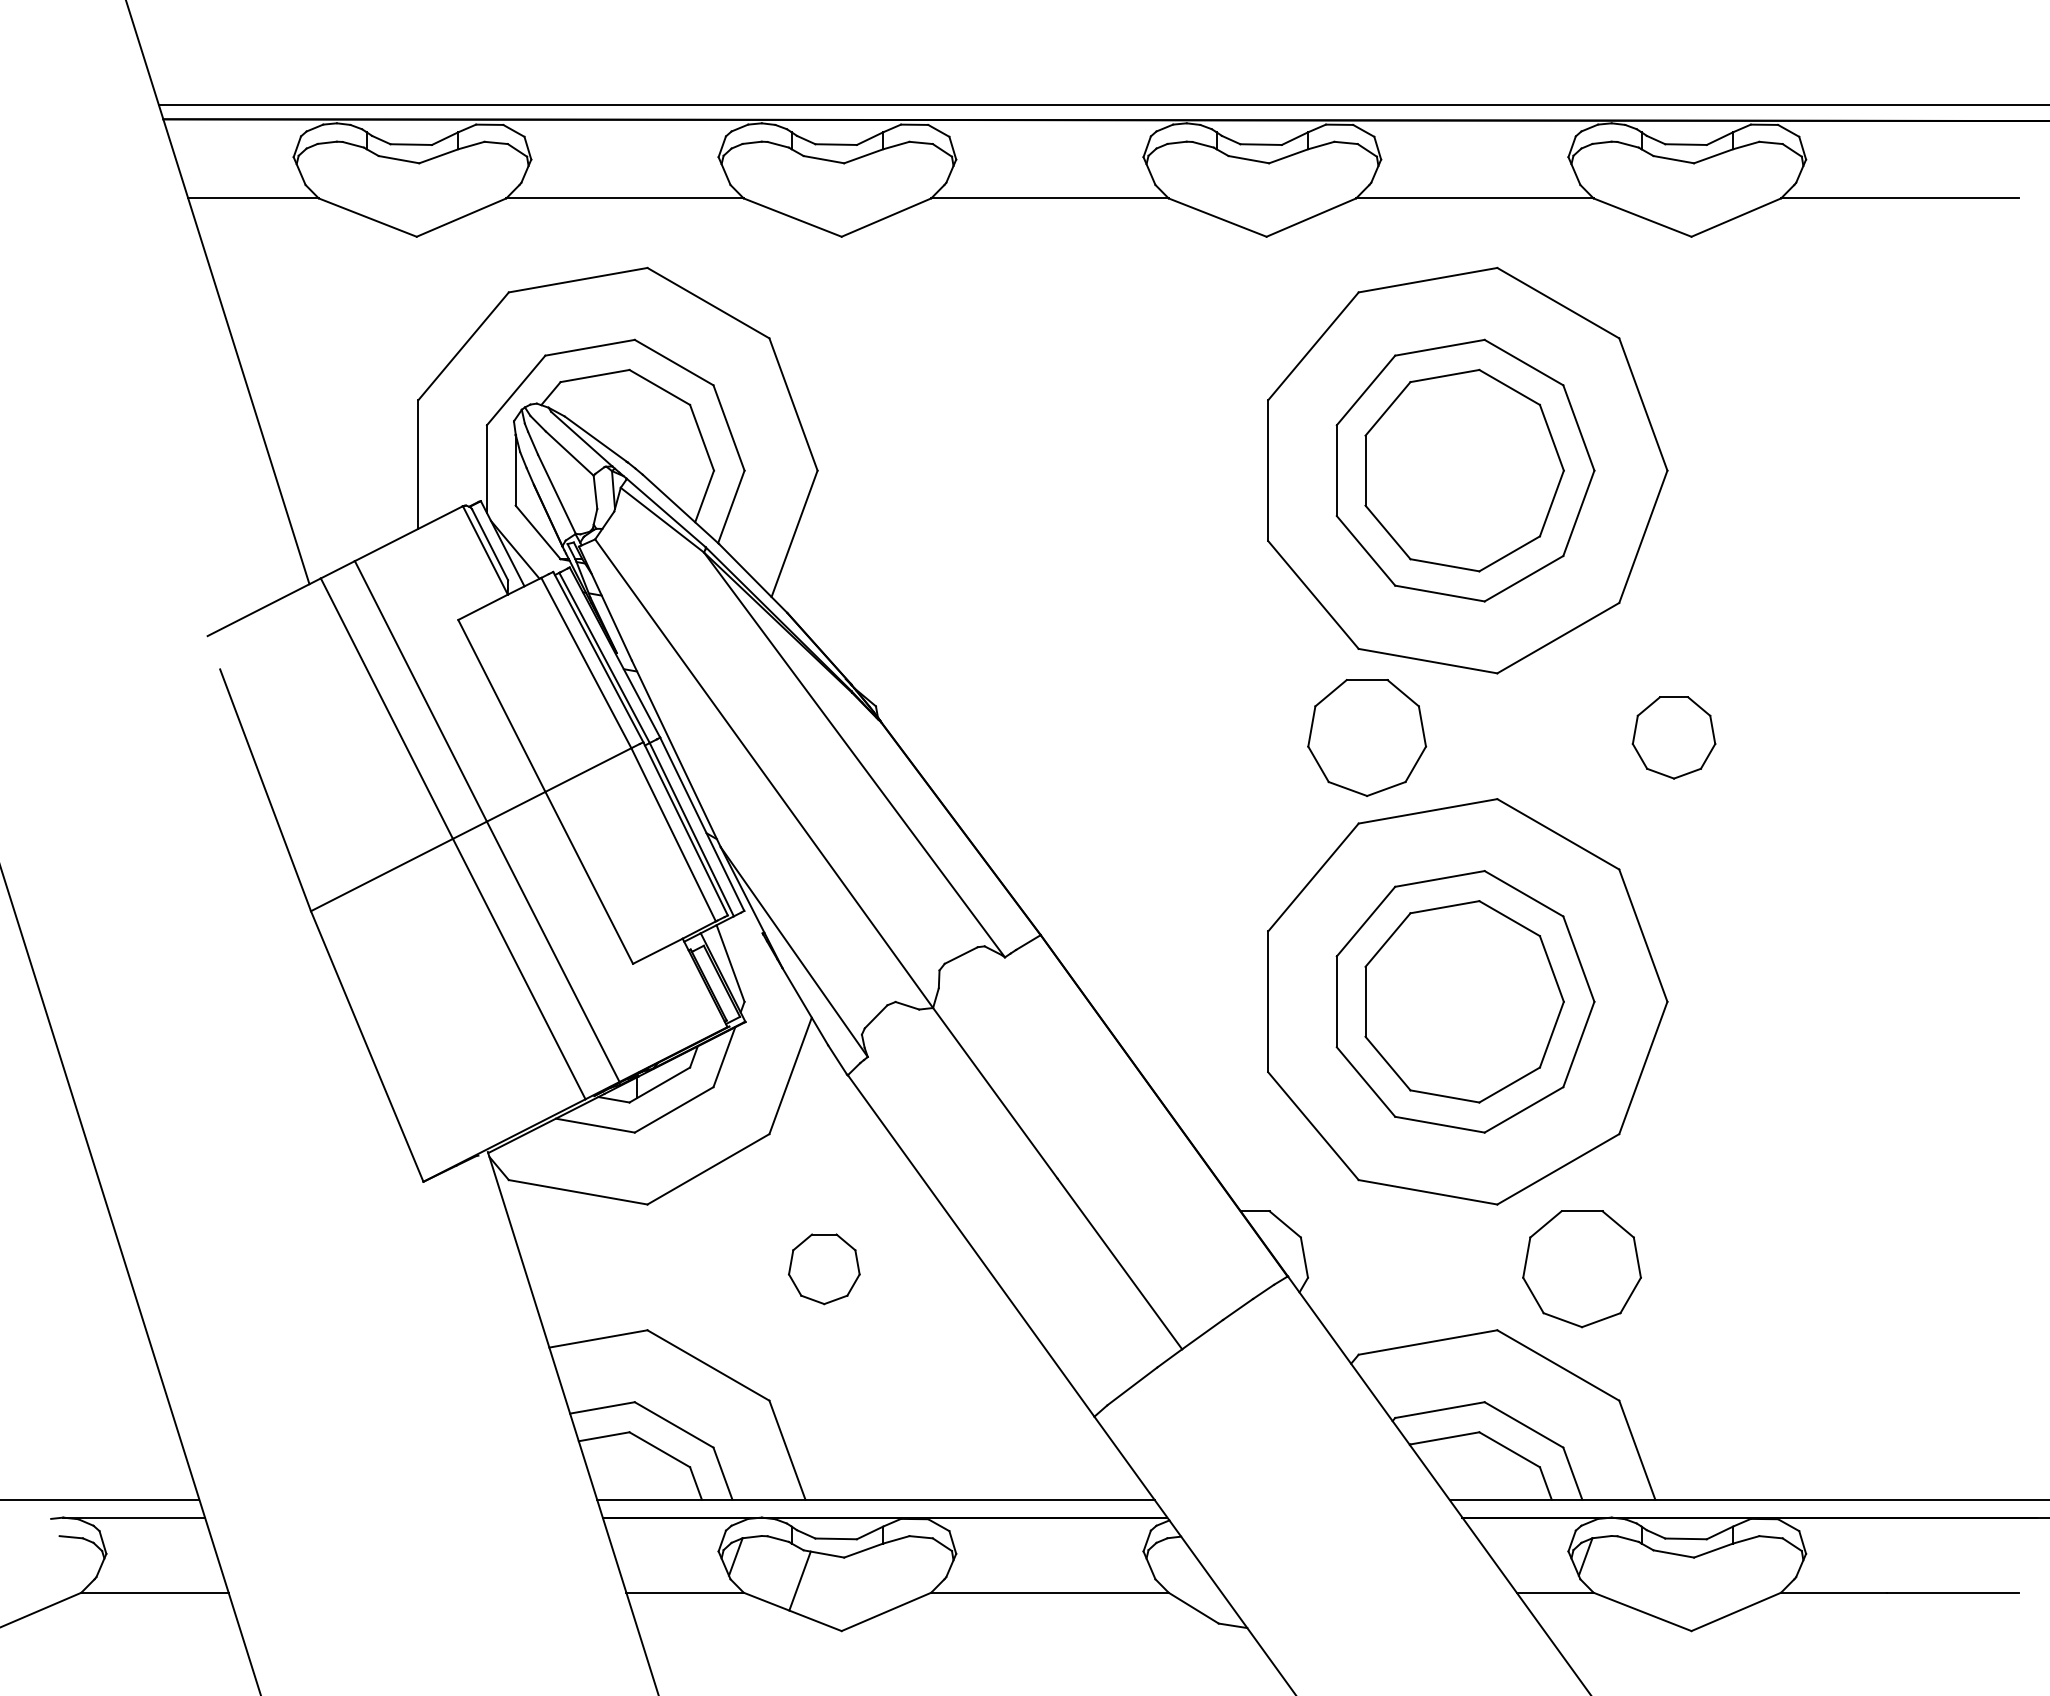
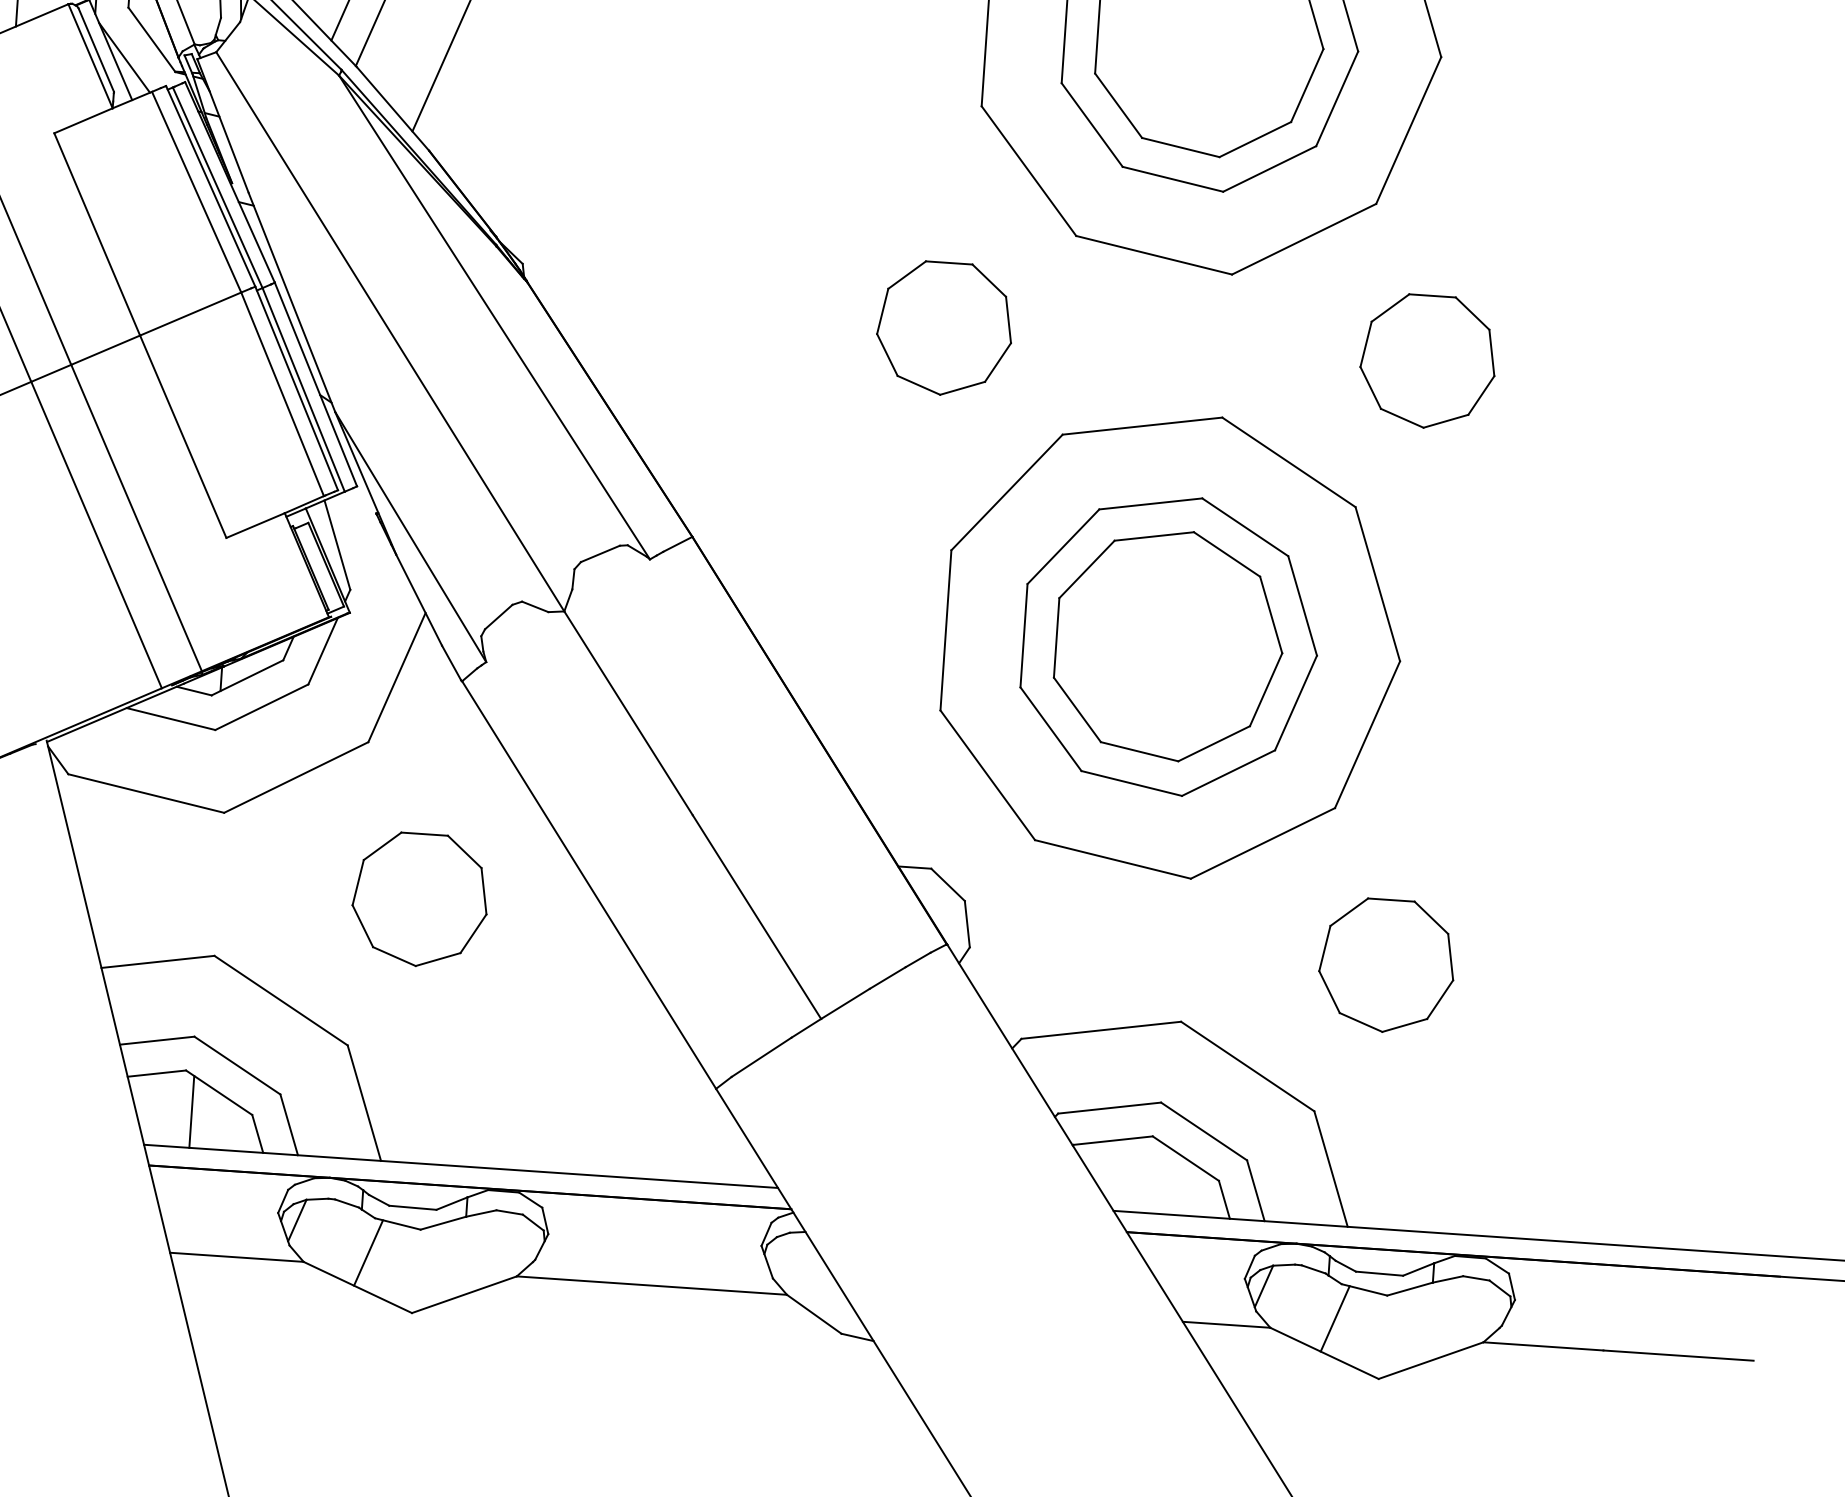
part: (1367, 737) -> (945, 328), moved
part: (1673, 737) -> (1427, 361), size x1.43
part: (824, 1269) -> (420, 900), size x1.67
part: (1581, 1269) -> (1386, 966), moved
line: (636, 1467) -> (191, 1111), added
line: (1649, 1580) -> (1334, 1318), added

